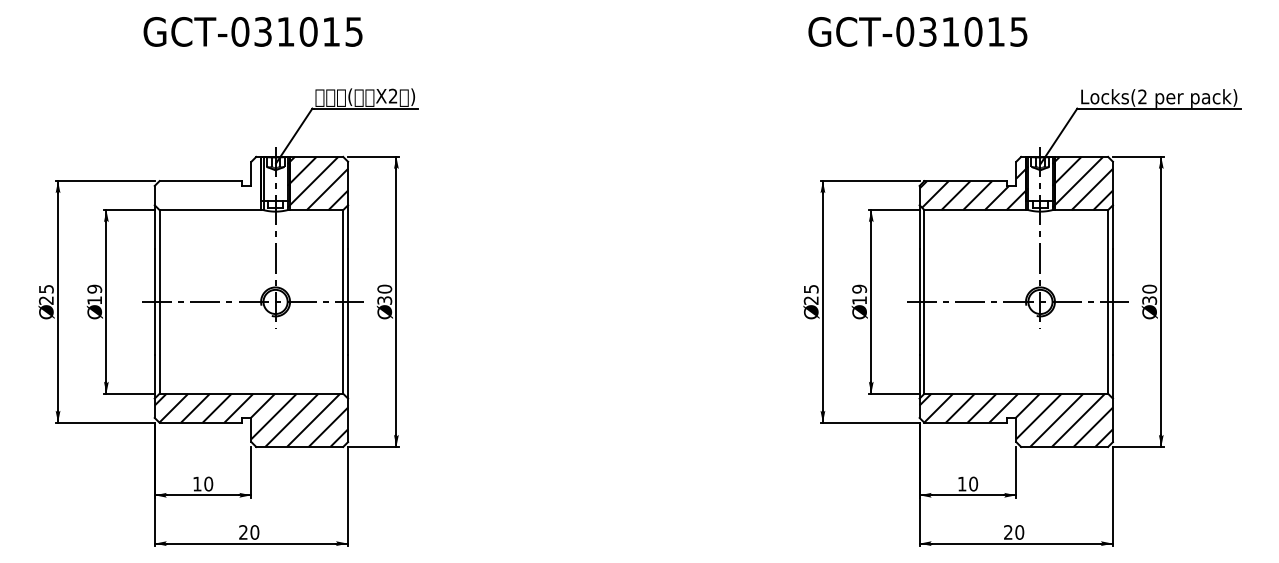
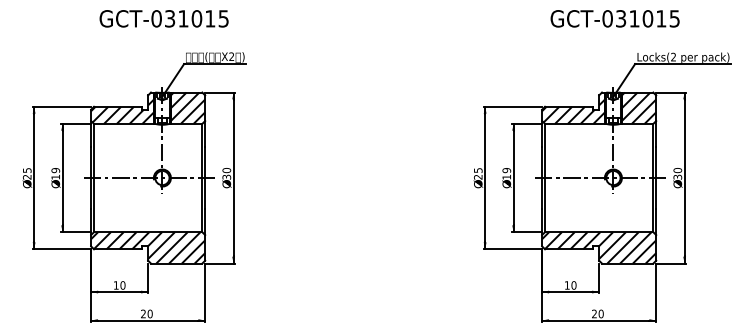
text: (251, 31) -> (163, 18), moved
text: (916, 31) -> (614, 18), moved
hatch: (209, 187) -> (123, 110), added

